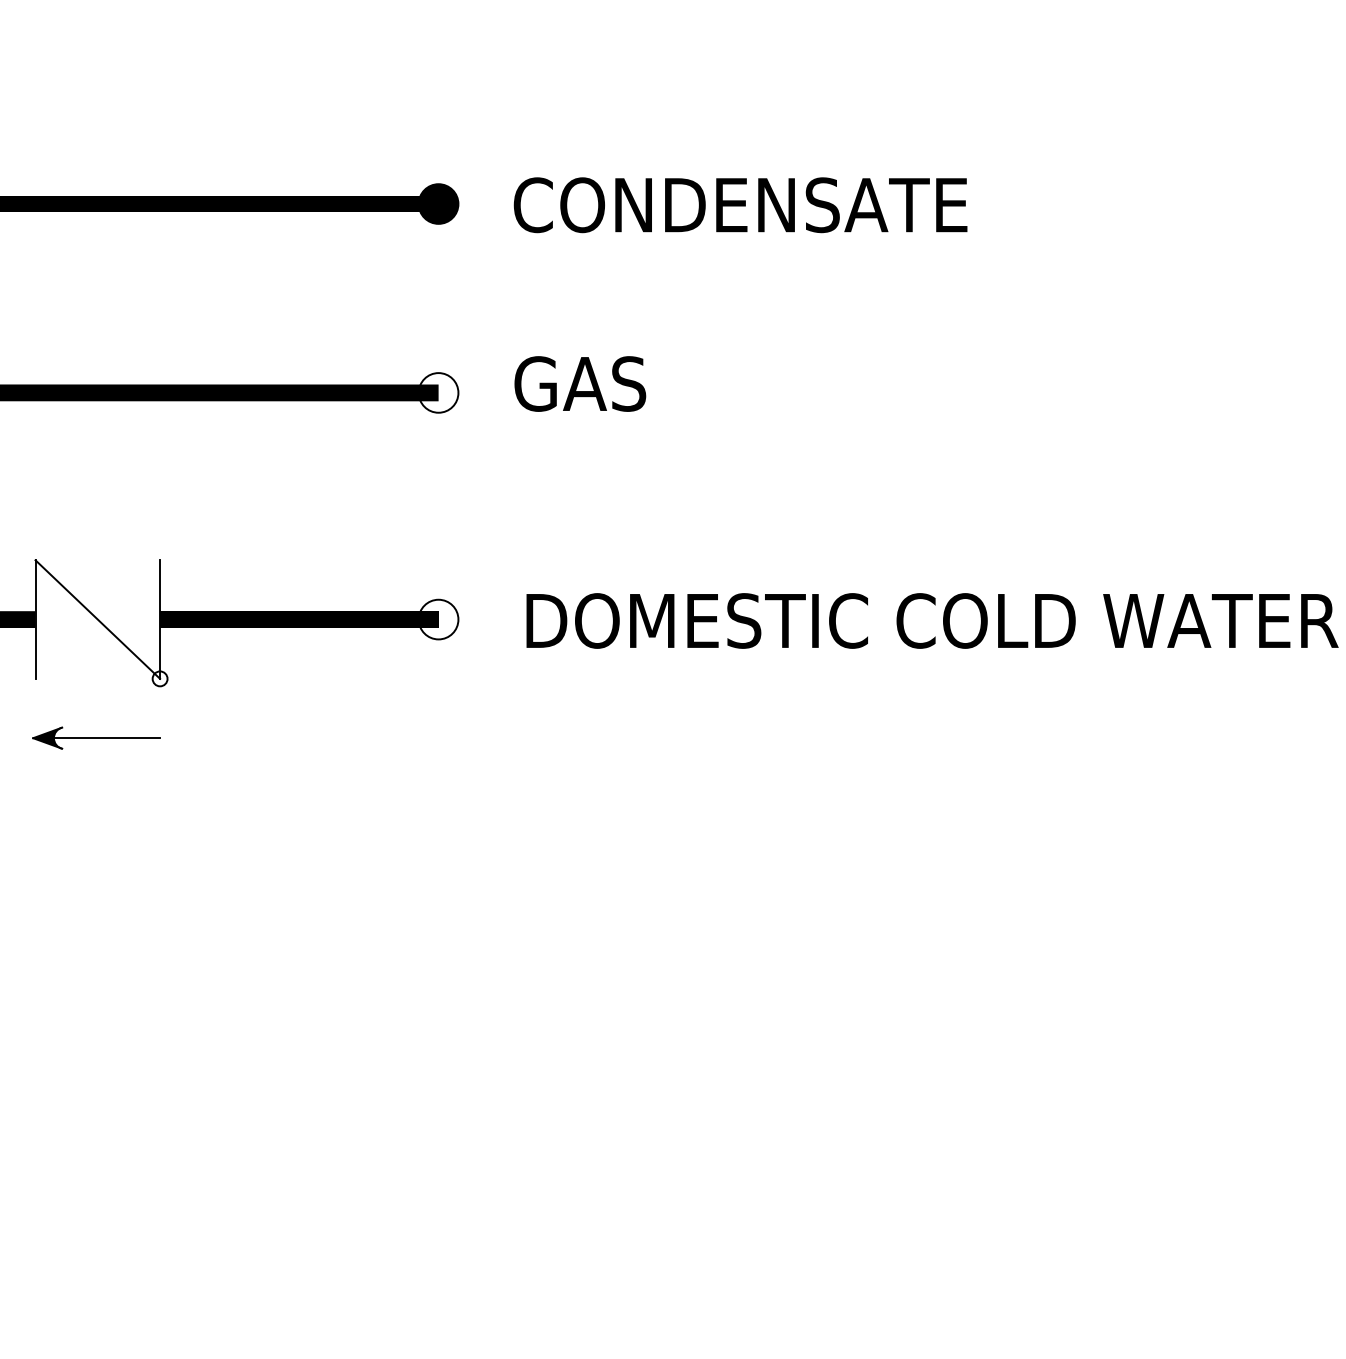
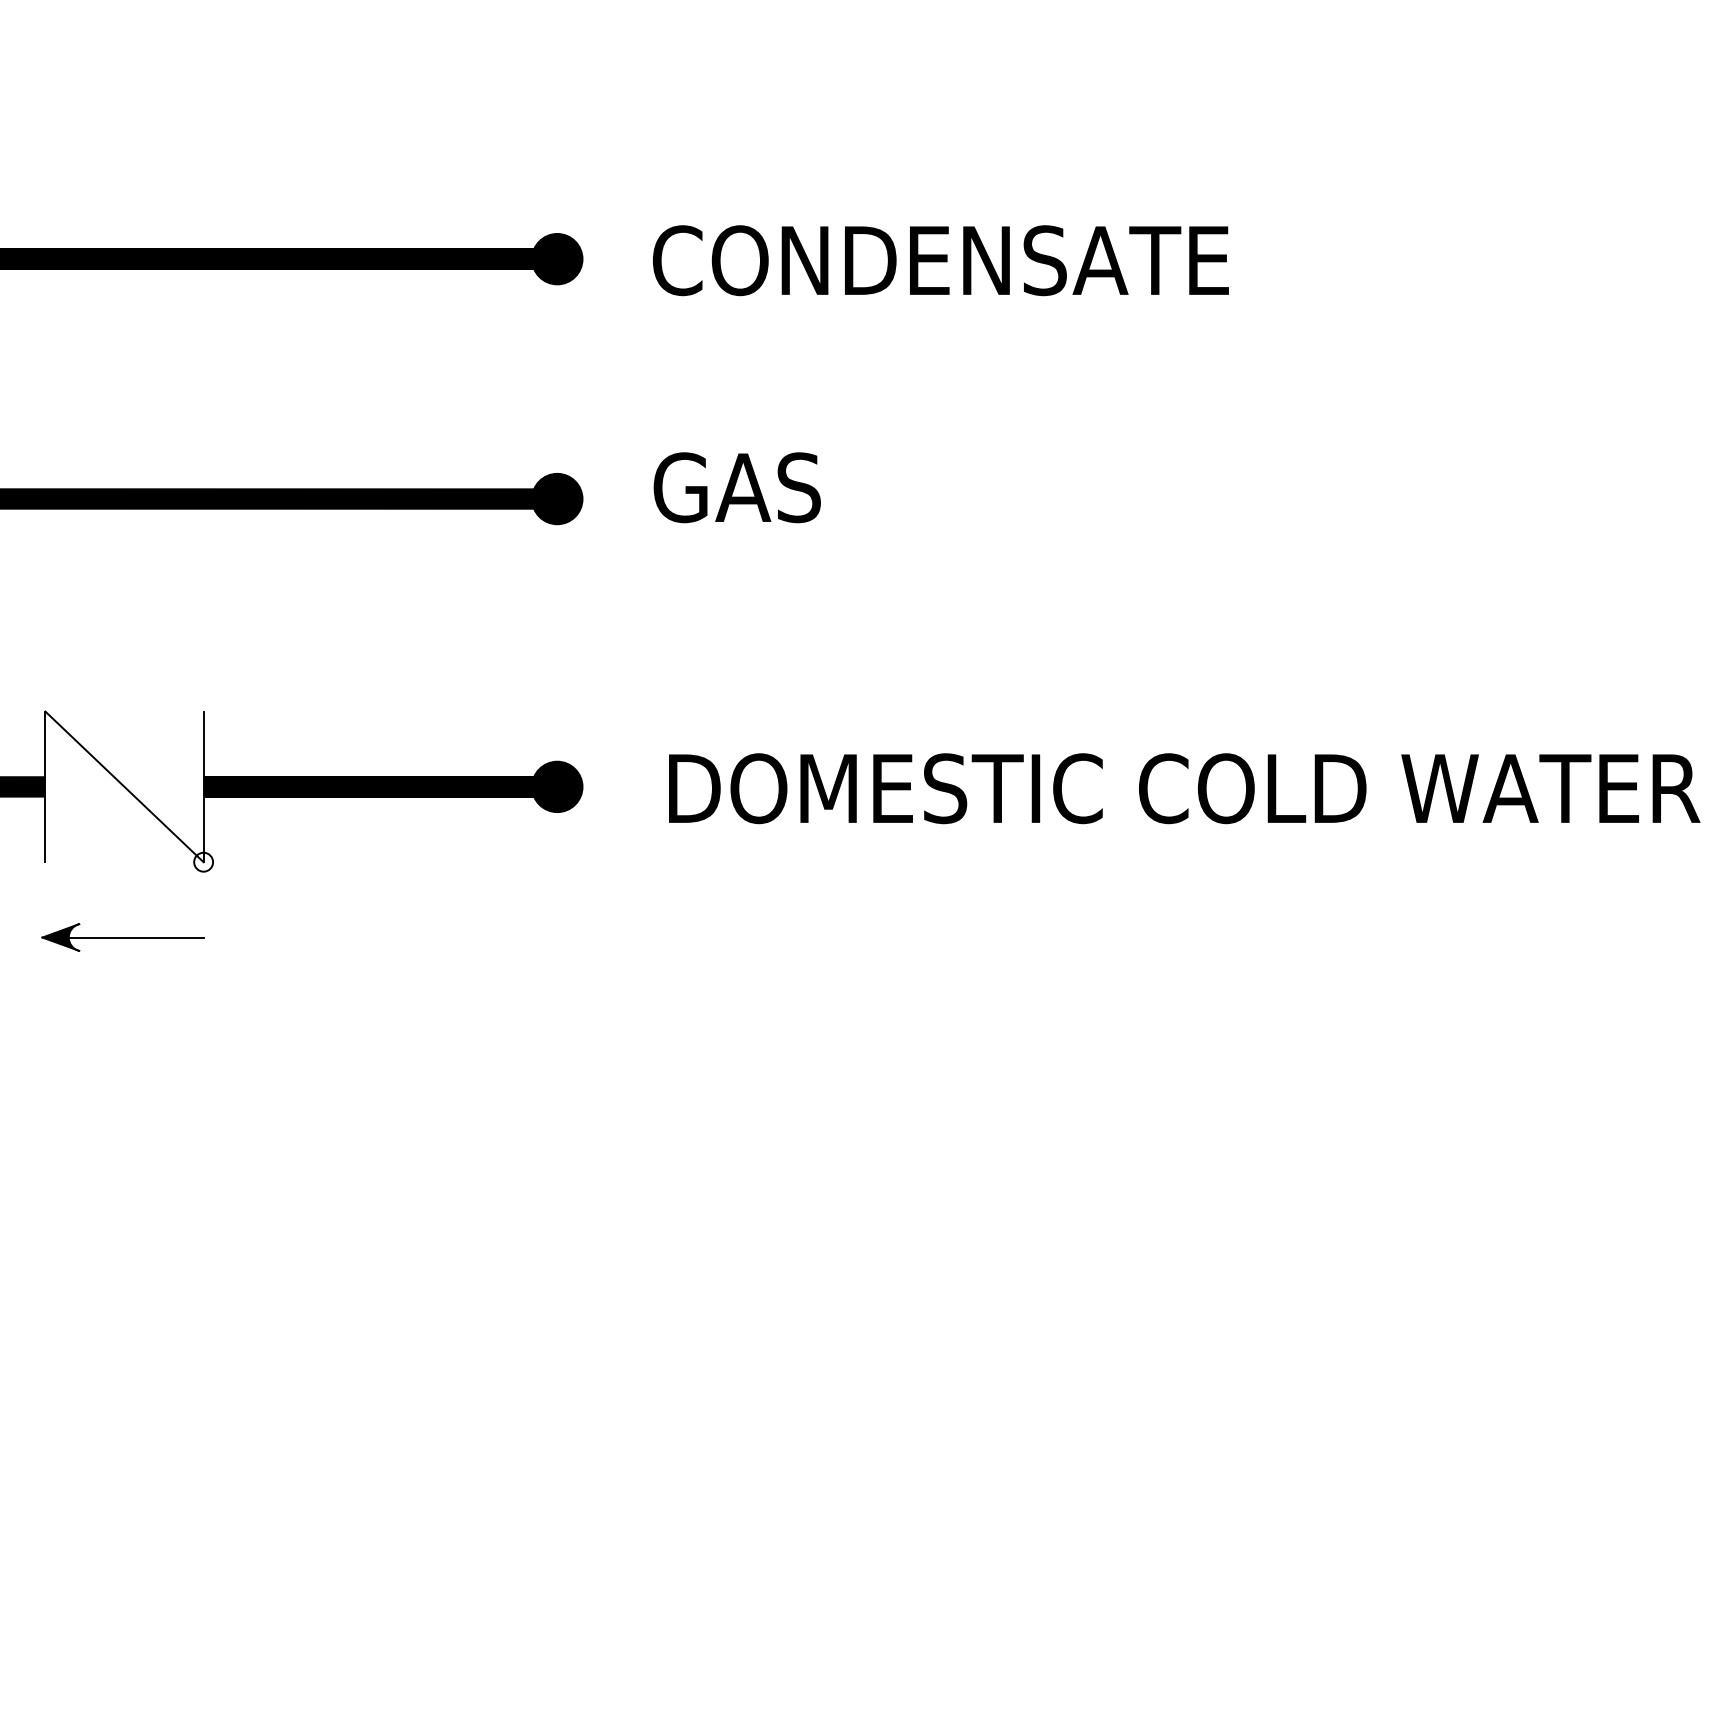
fill: (438, 392) -> (557, 498), added
fill: (438, 619) -> (557, 786), added

